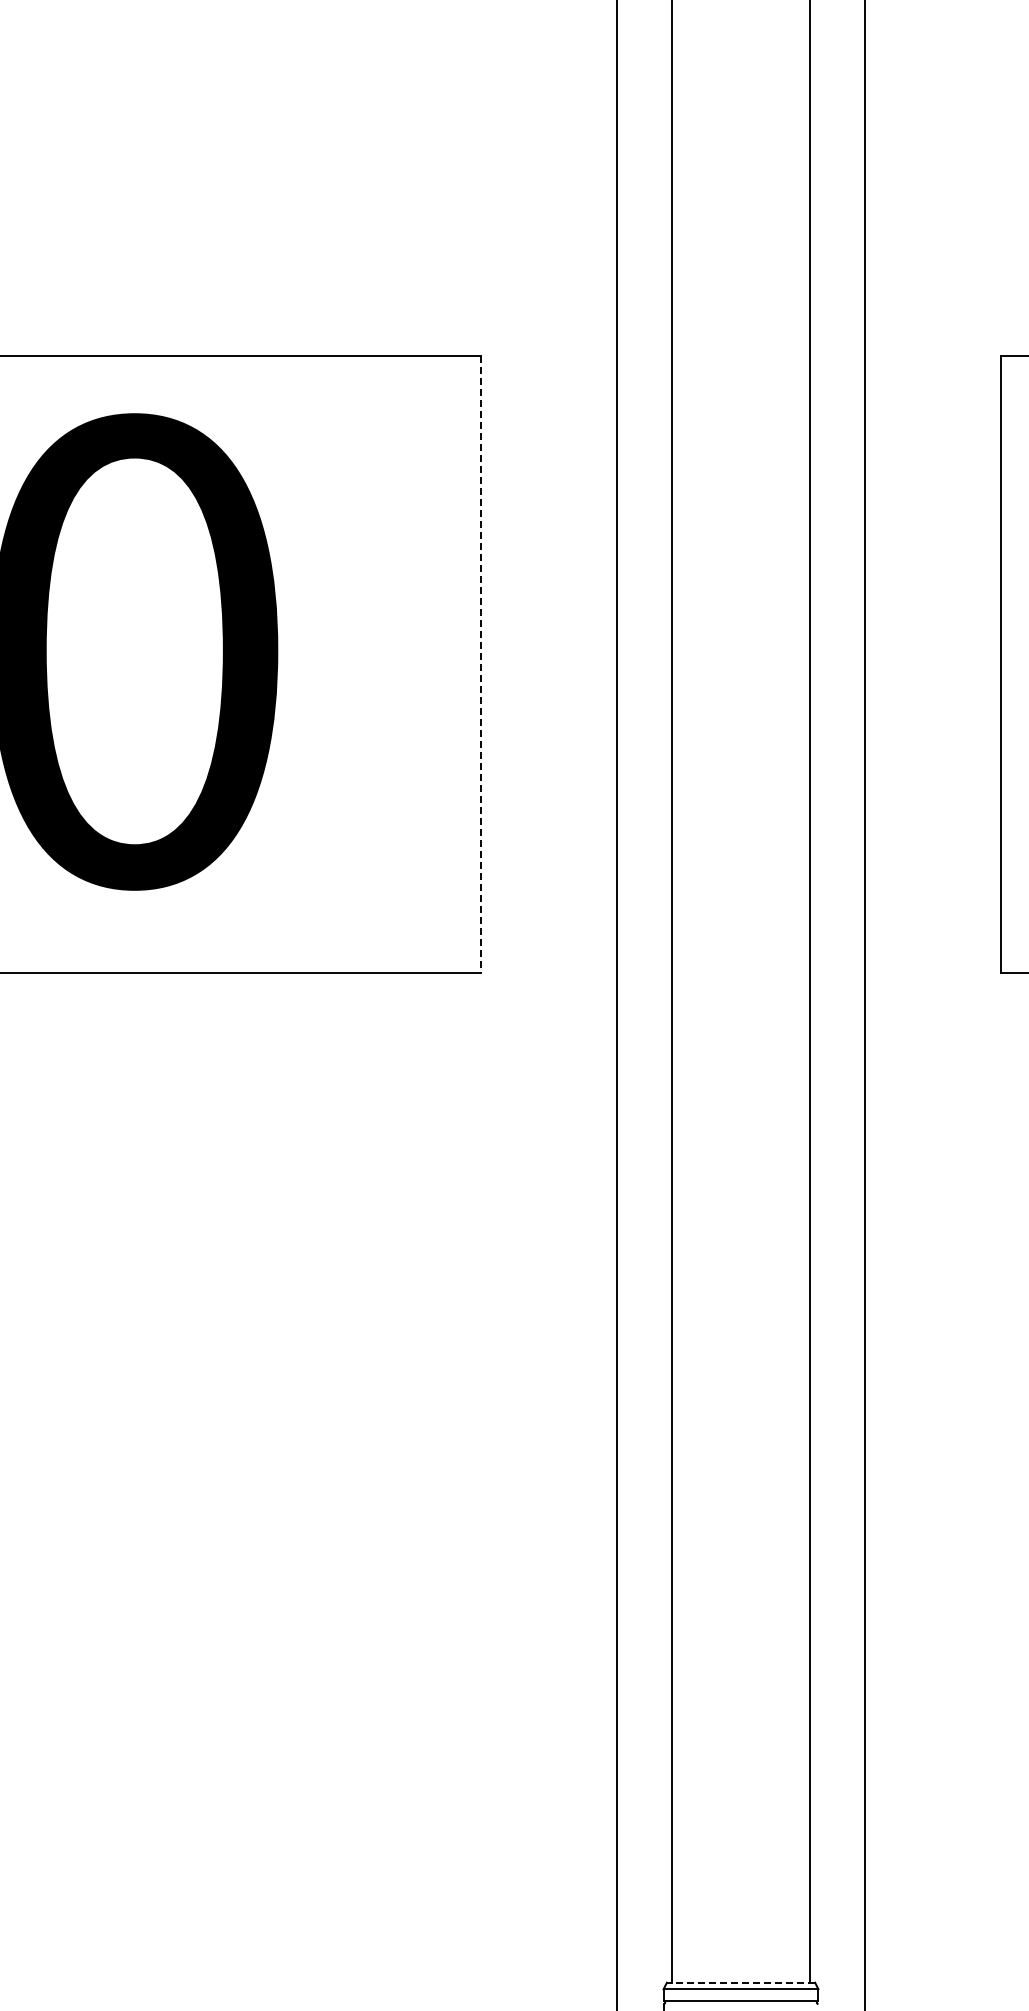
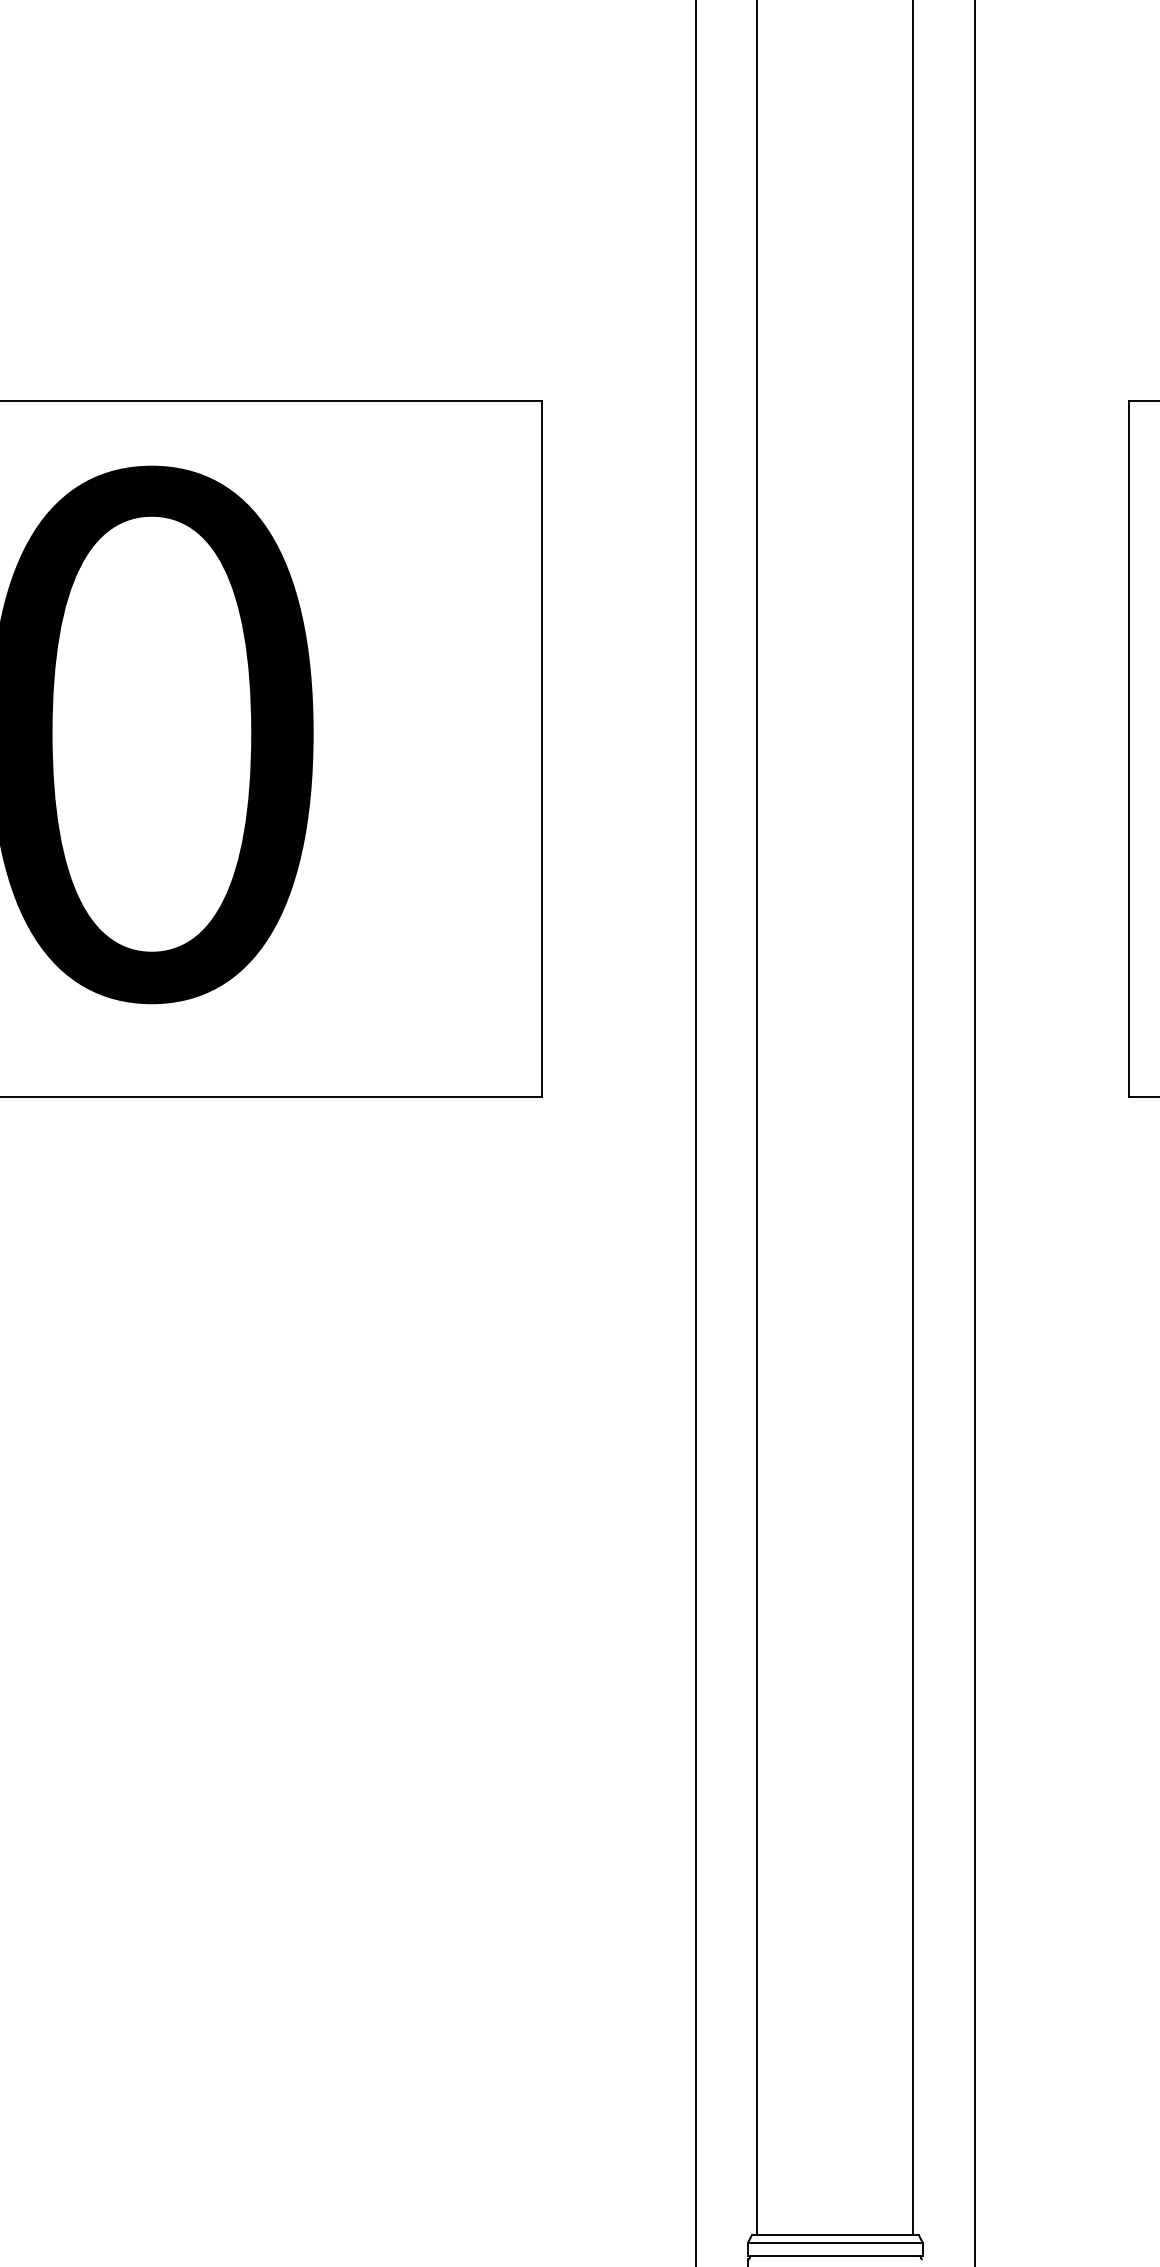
line: (481, 664) -> (542, 749), dashed -> solid
line: (740, 1982) -> (834, 2235), dashed -> solid

